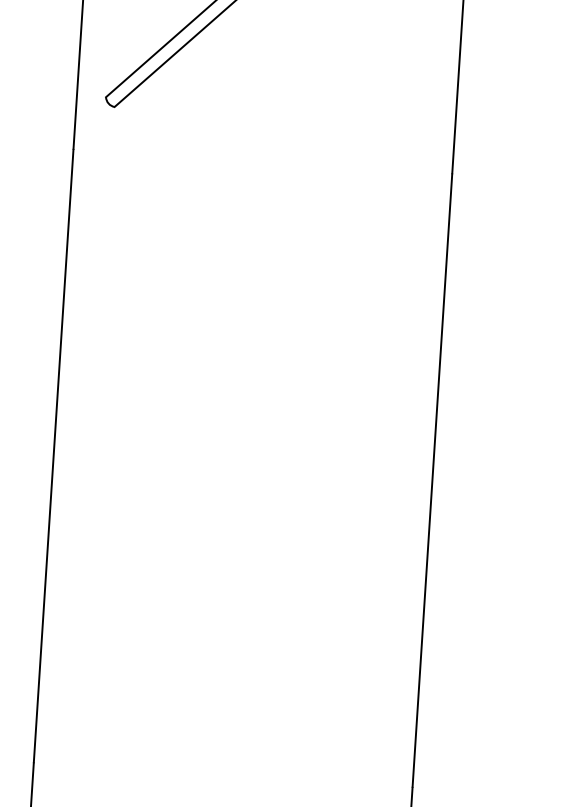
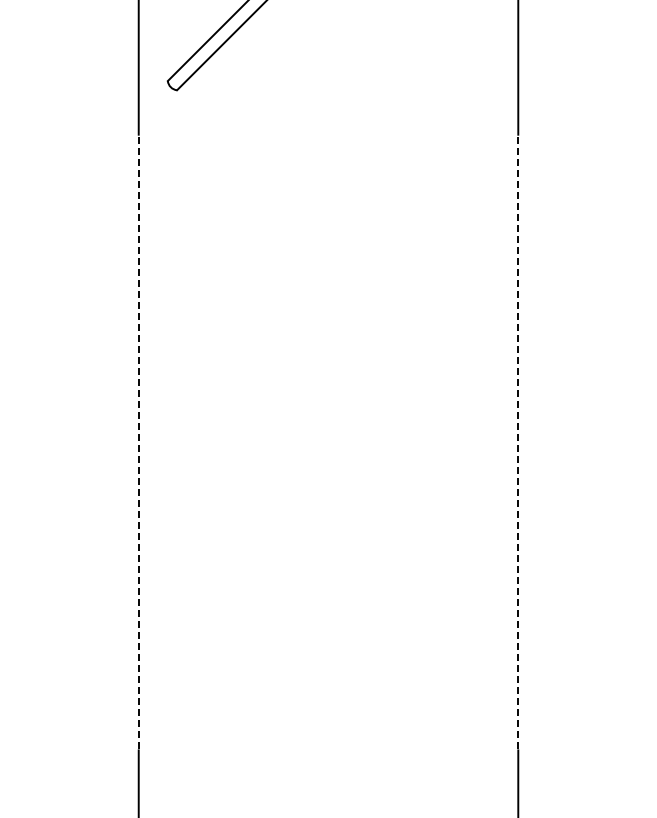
line: (53, 455) -> (138, 442), solid -> dashed
line: (432, 480) -> (518, 442), solid -> dashed

